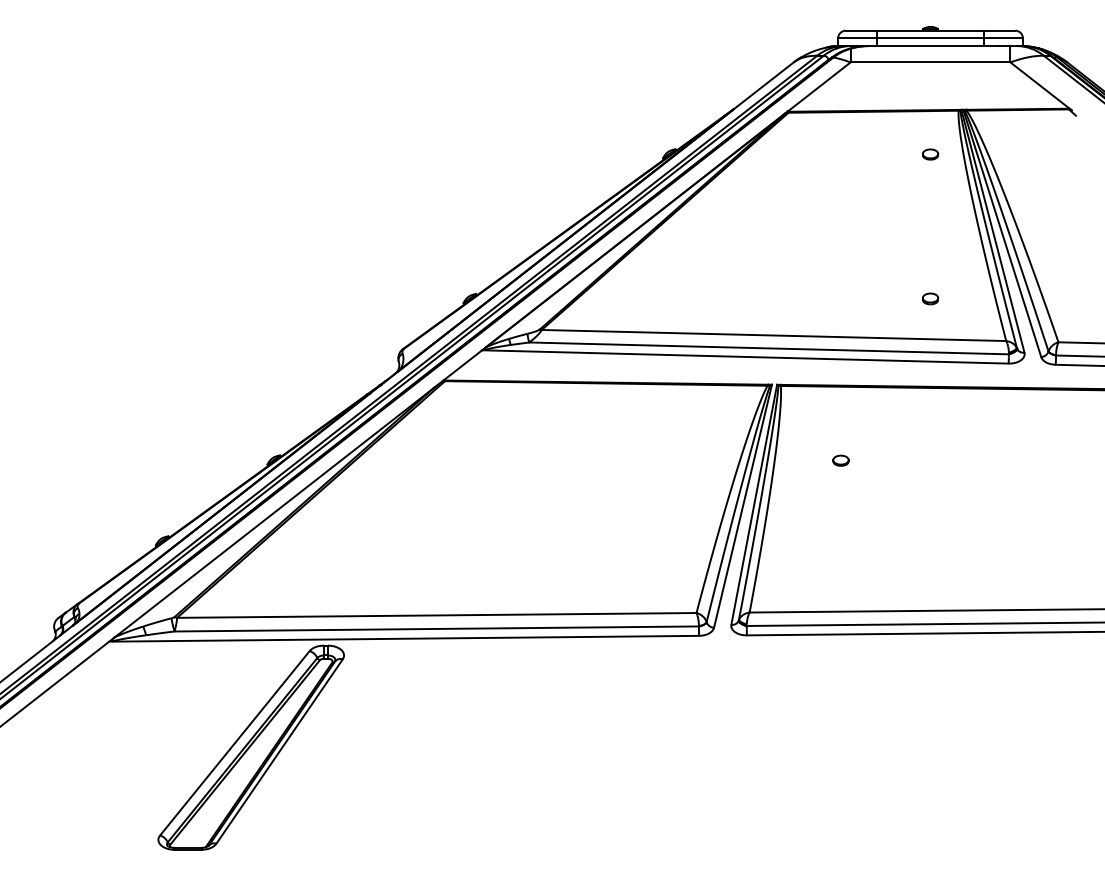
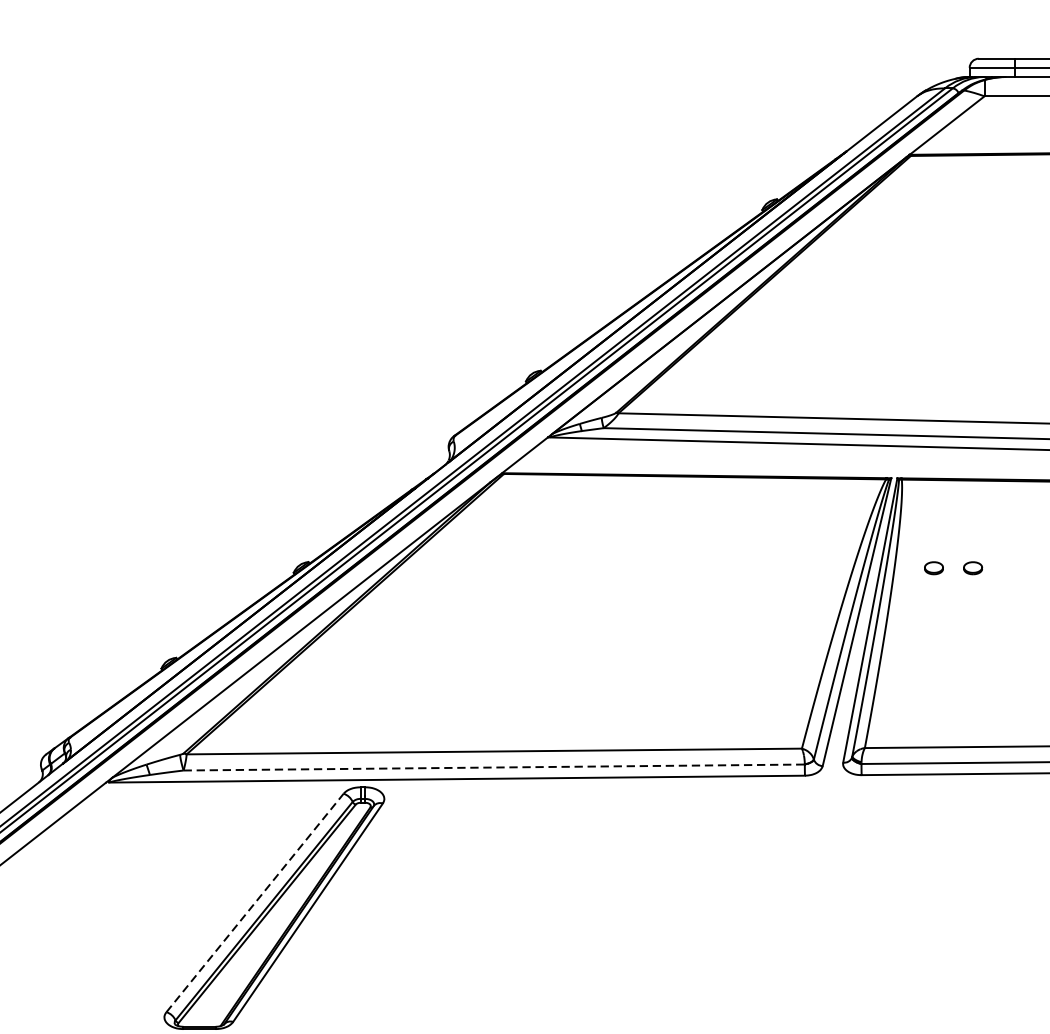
part: (807, 460) -> (933, 567), added
line: (437, 628) -> (495, 766), solid -> dashed
line: (234, 743) -> (254, 903), solid -> dashed

